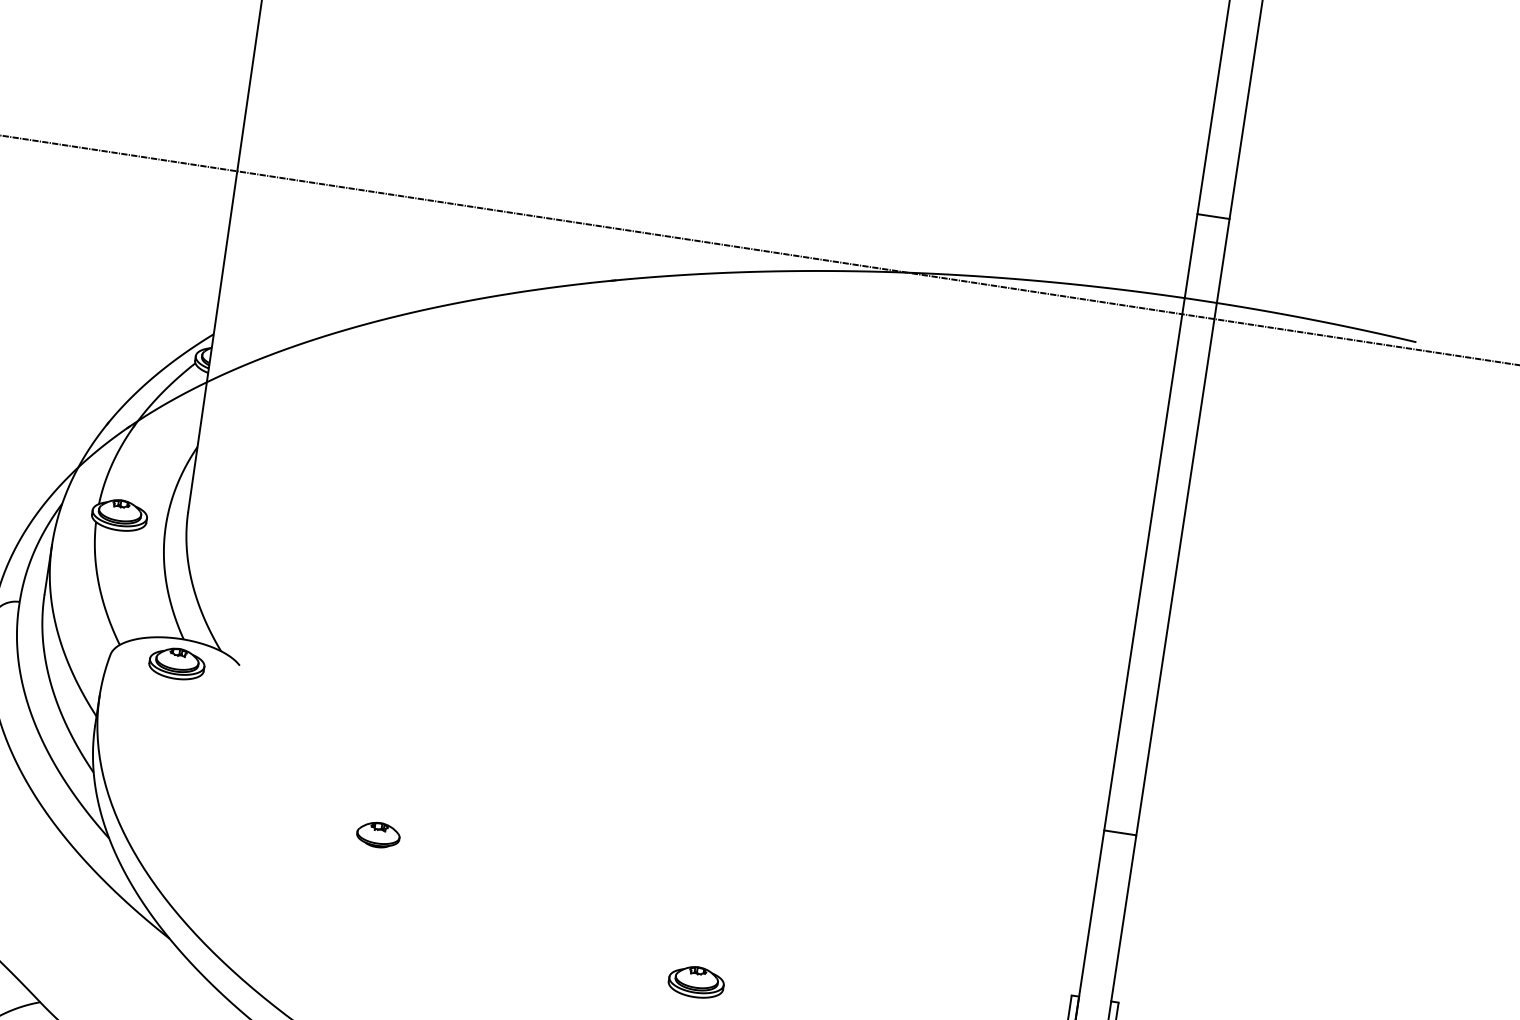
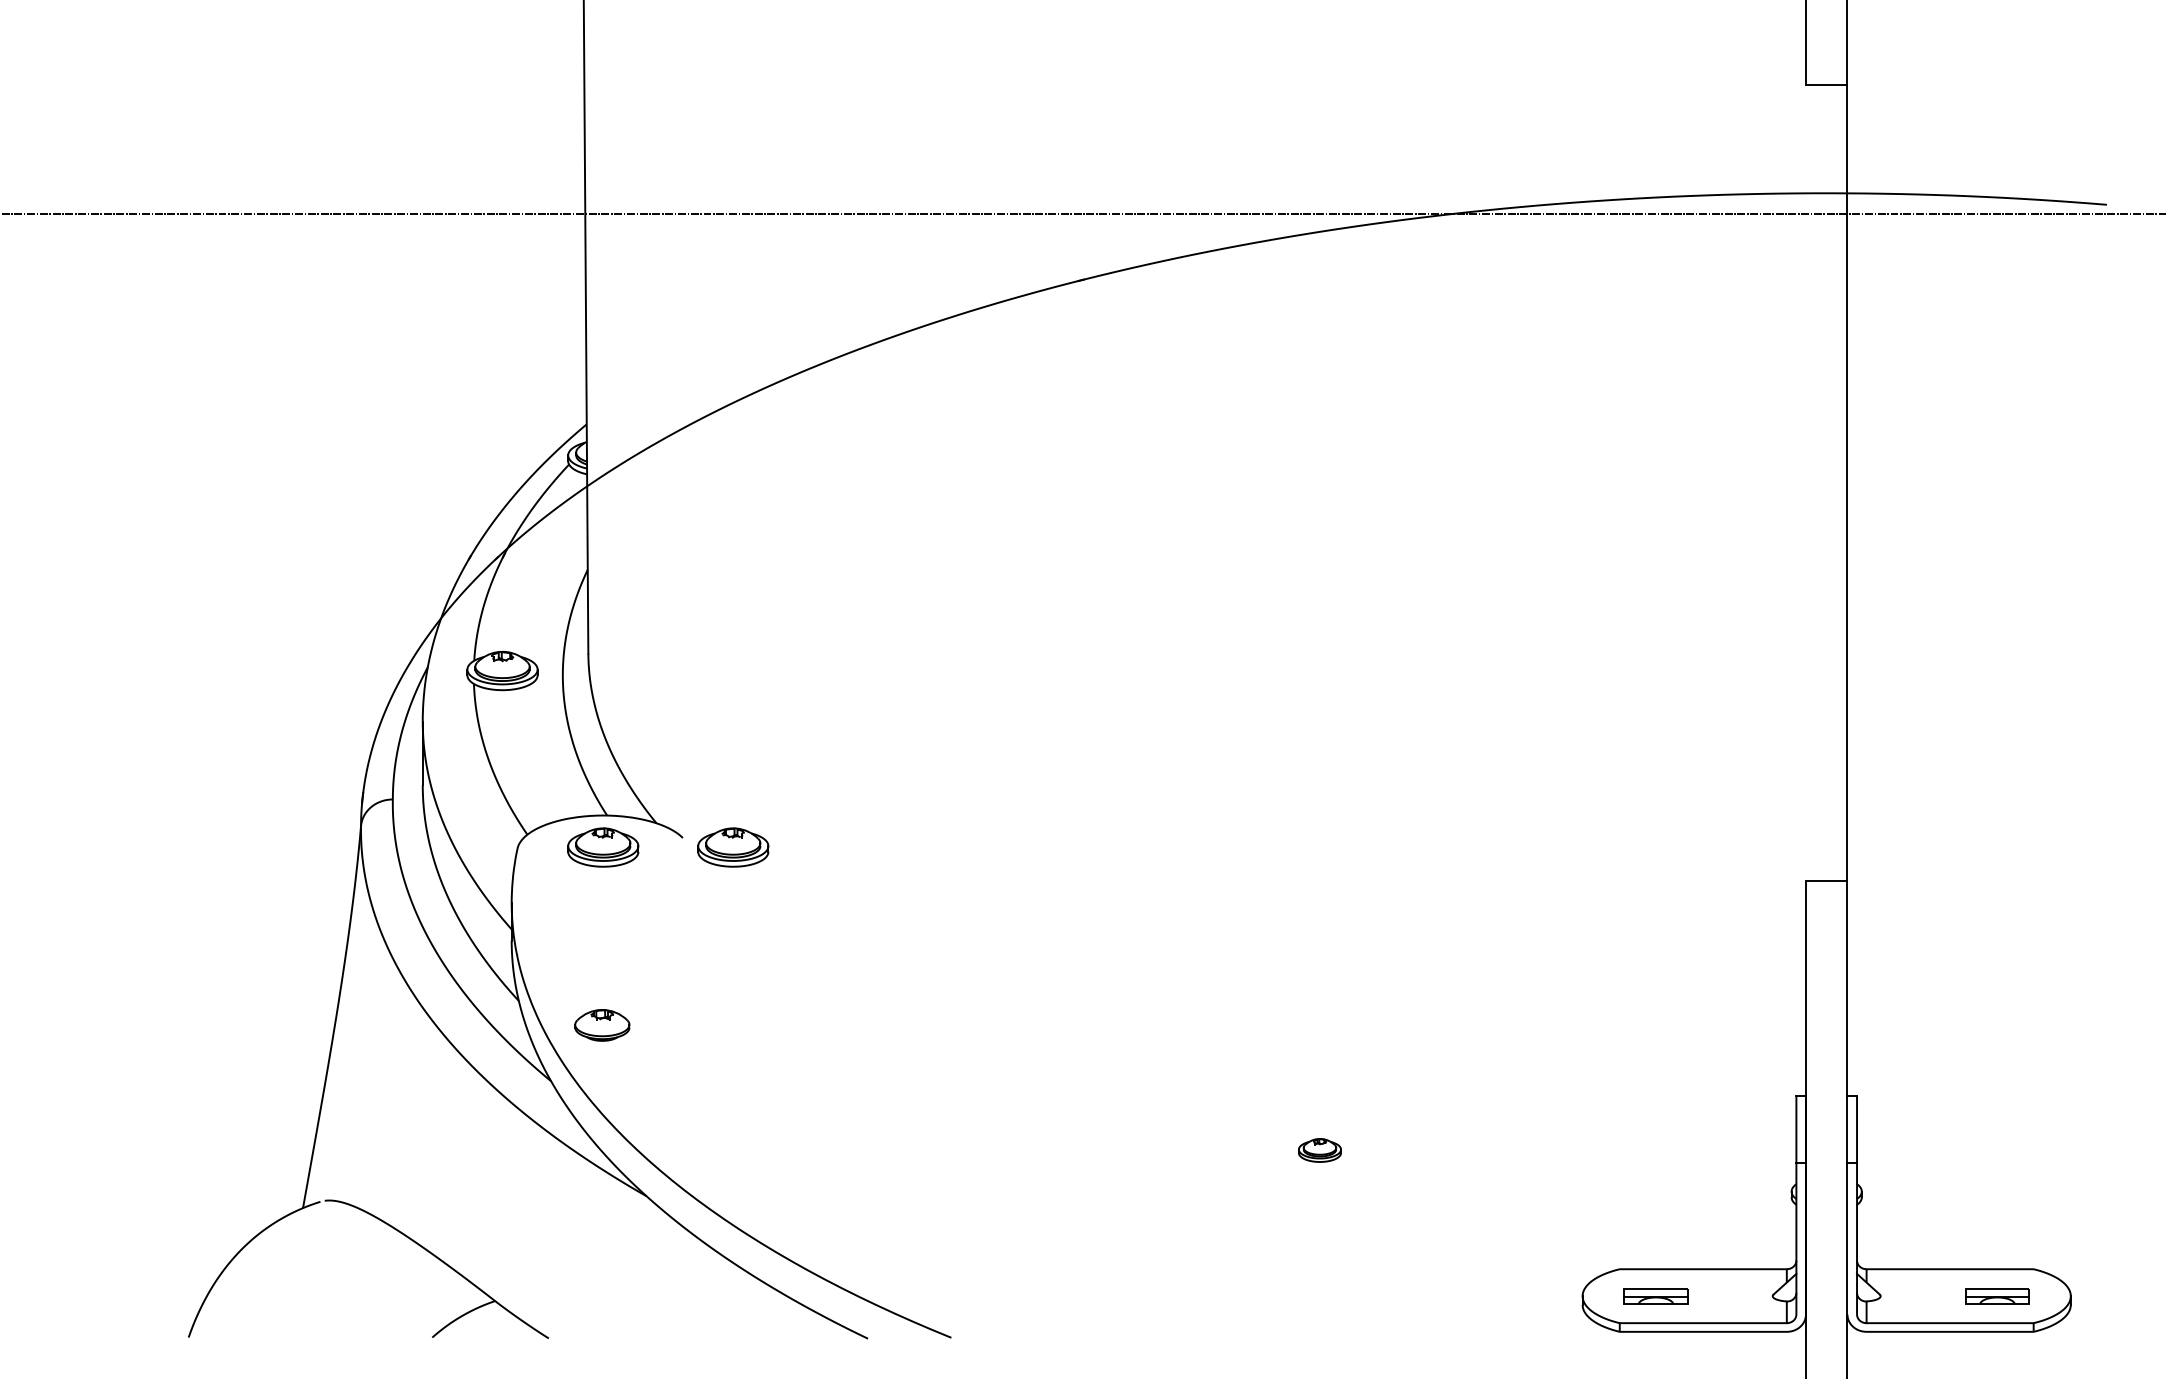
line: (1150, 521) -> (1805, 482), removed
part: (277, 679) -> (733, 847), added
part: (378, 835) -> (602, 1025), moved
part: (696, 982) -> (1319, 1150), size x0.6

